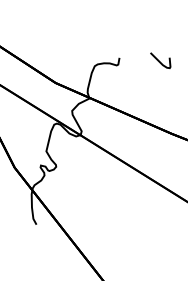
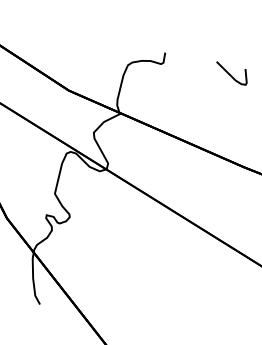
curve: (159, 60) -> (230, 73), moved

